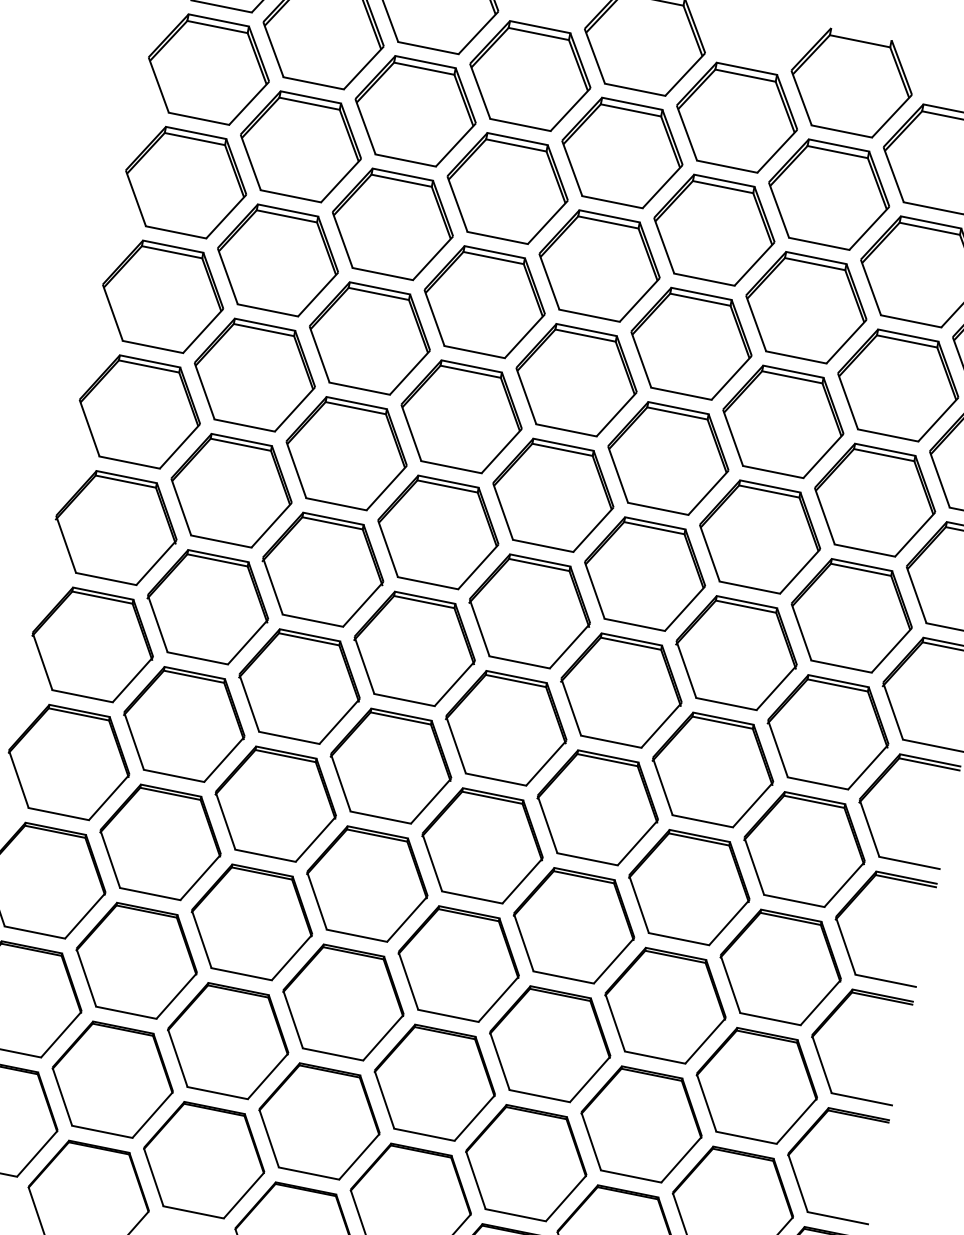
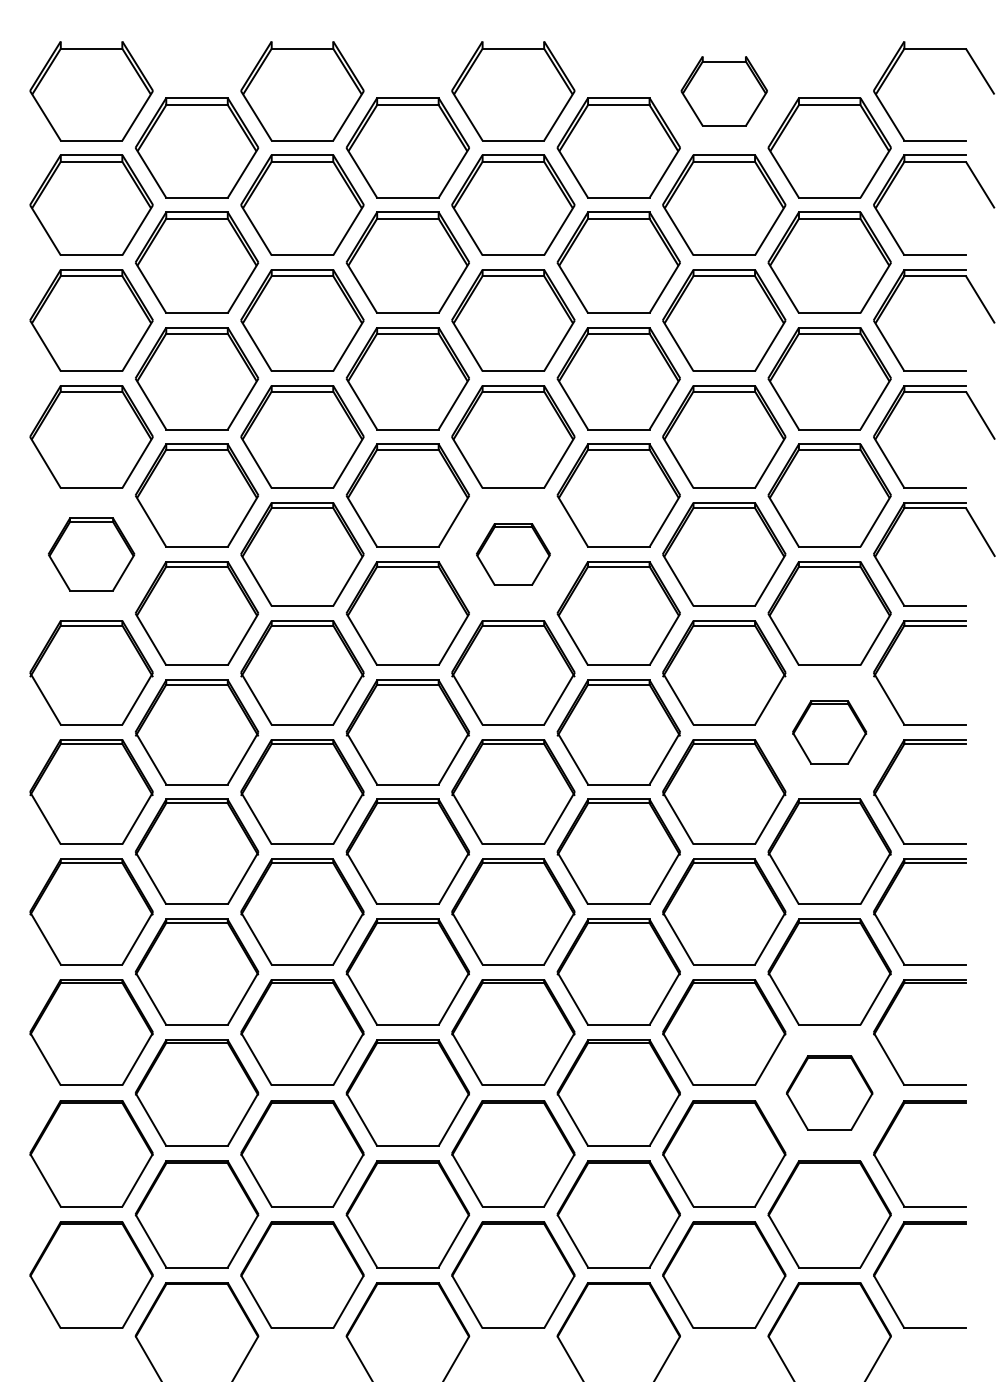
part: (851, 83) -> (724, 91), size x0.7
part: (139, 412) -> (91, 554), size x0.7
part: (553, 495) -> (513, 554), size x0.6
part: (828, 732) -> (829, 732), size x0.6
part: (756, 1085) -> (829, 1092), size x0.7

